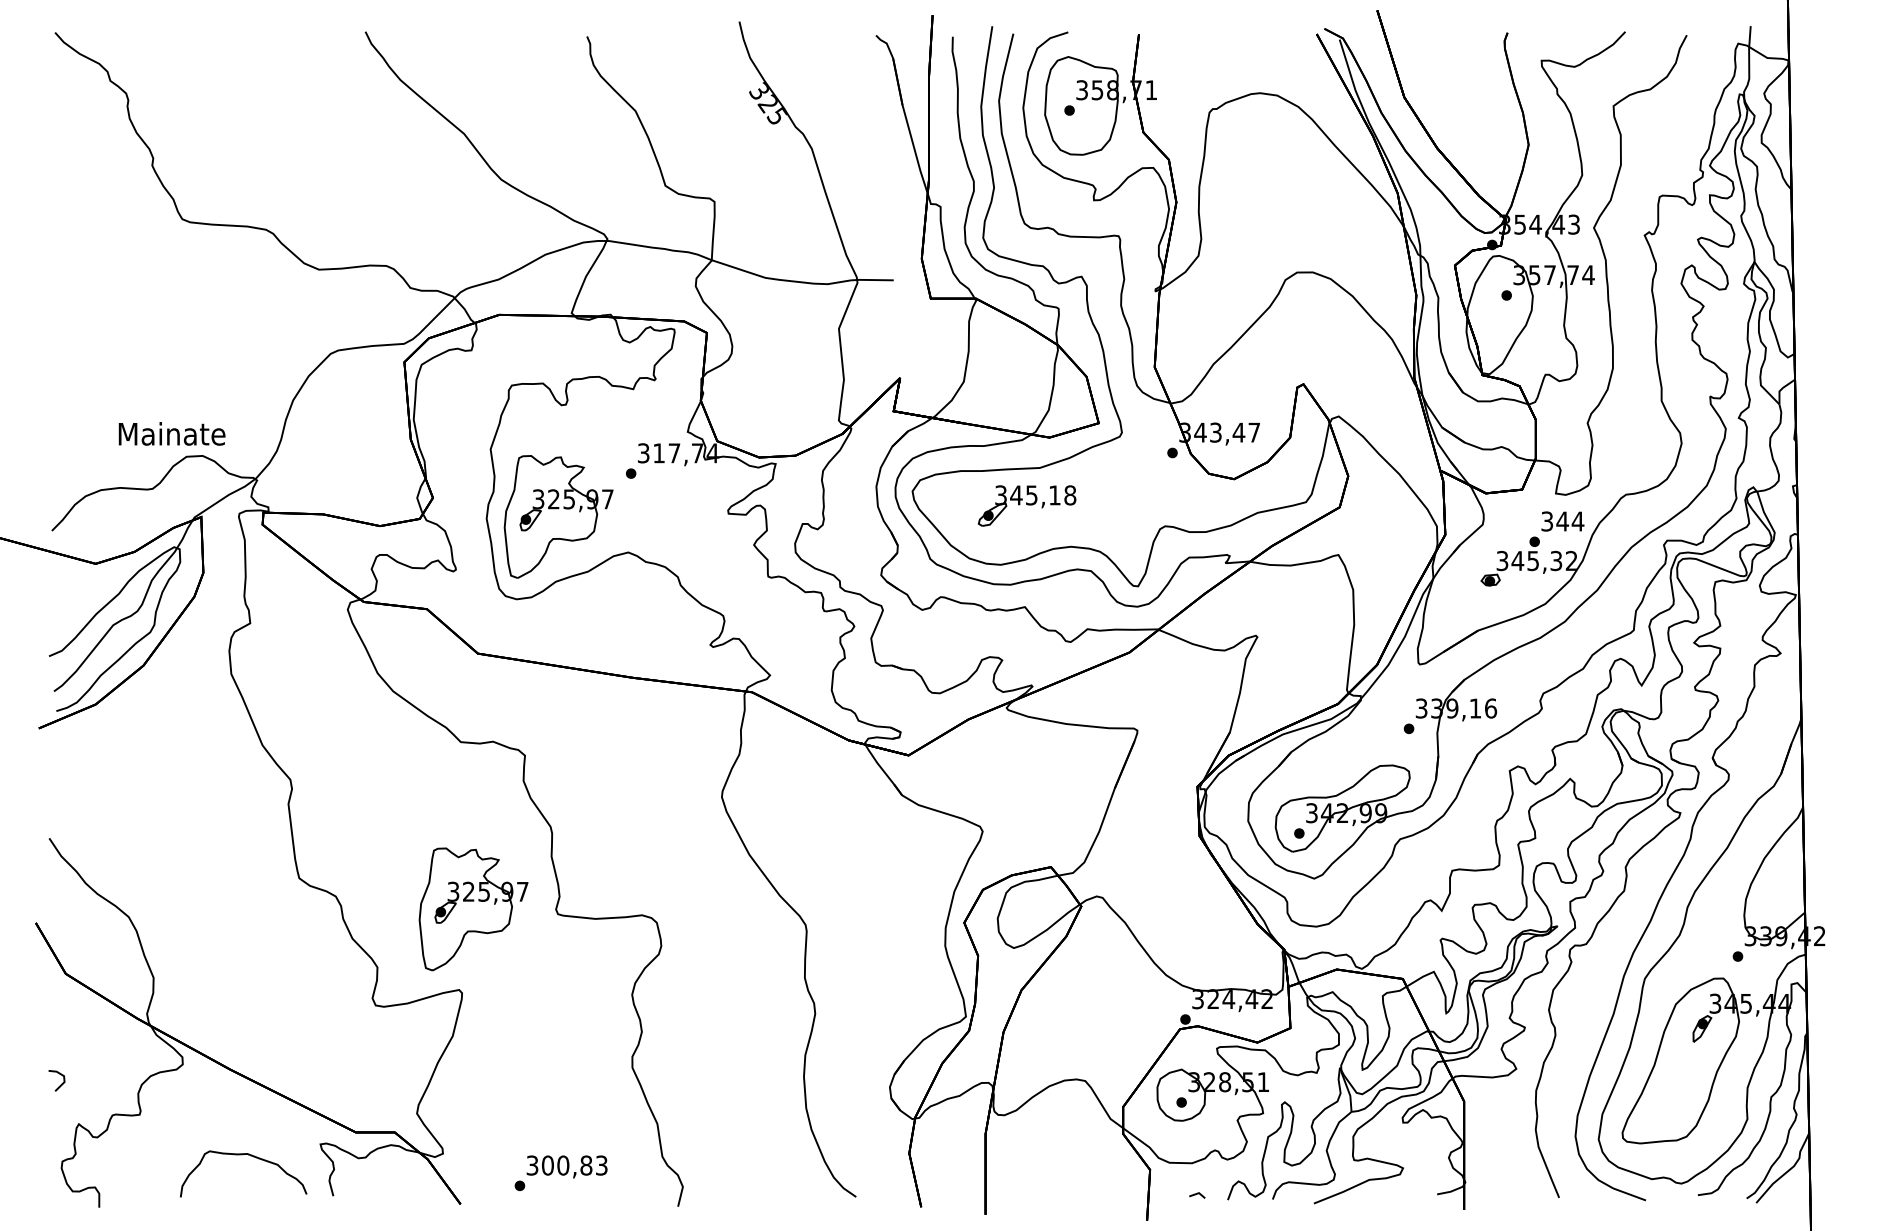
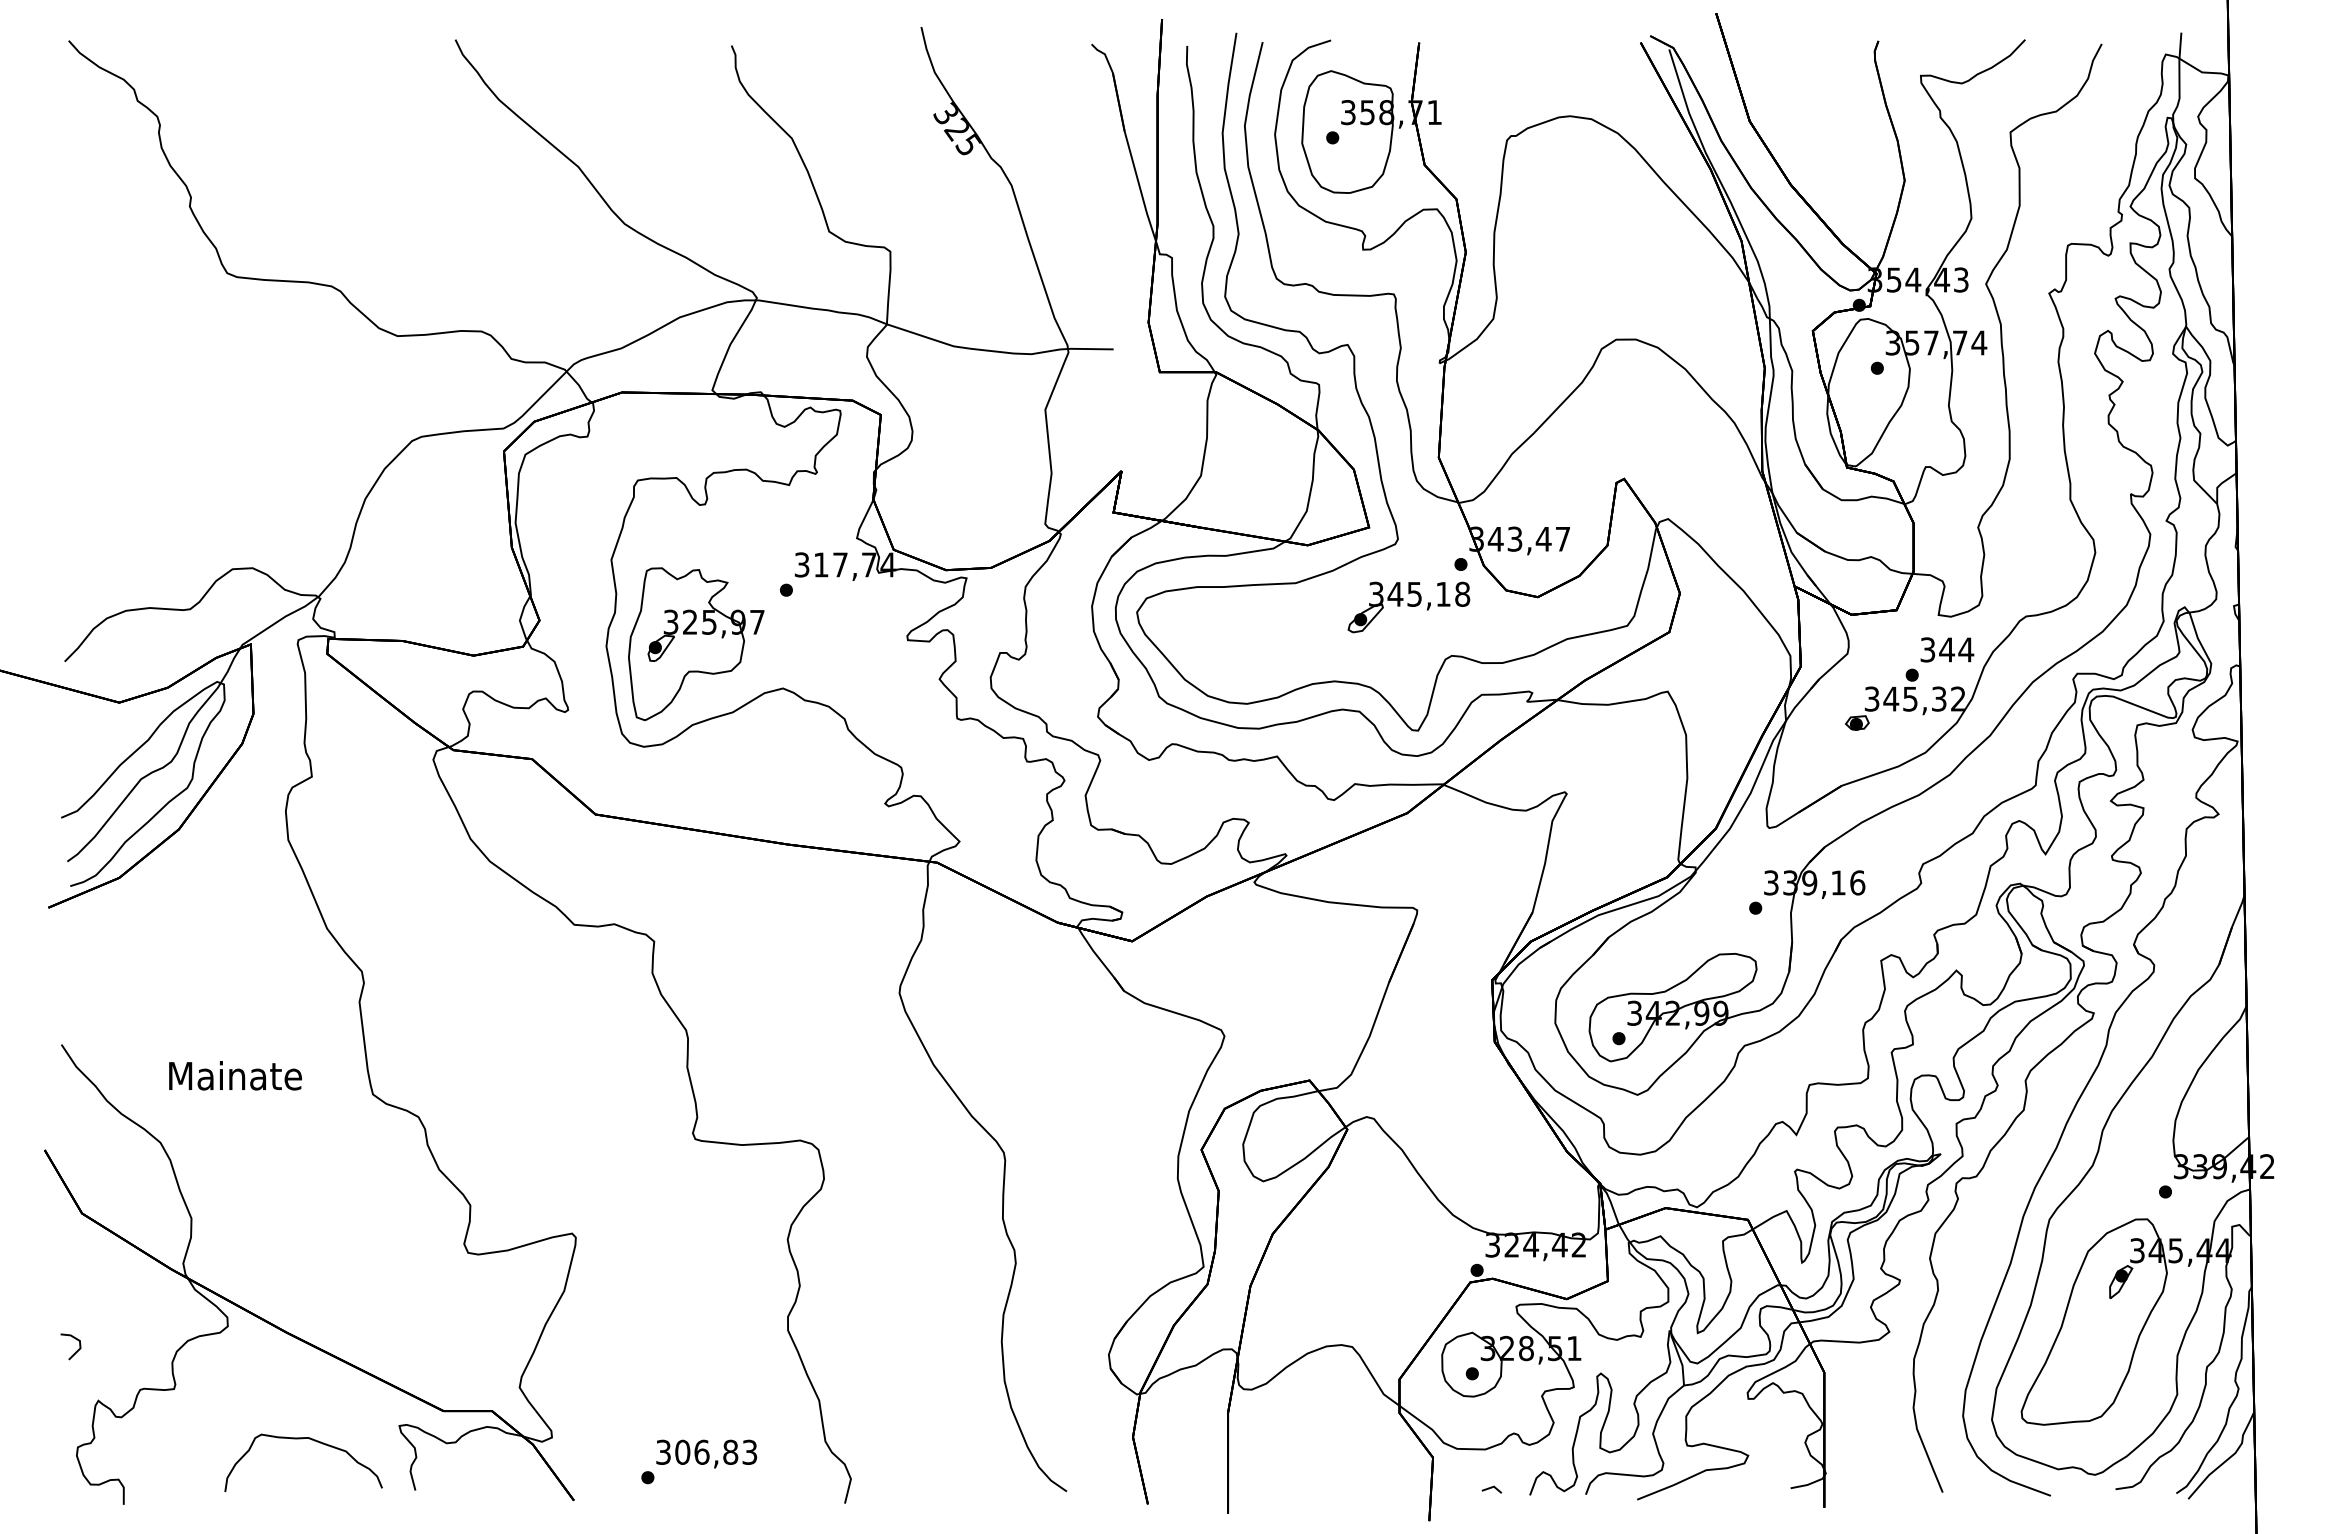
text: (172, 433) -> (235, 1075), moved
part: (1026, 505) -> (1408, 607), moved
part: (473, 909) -> (590, 1133), removed
text: (562, 1164) -> (701, 1451), 300,83 -> 306,83

